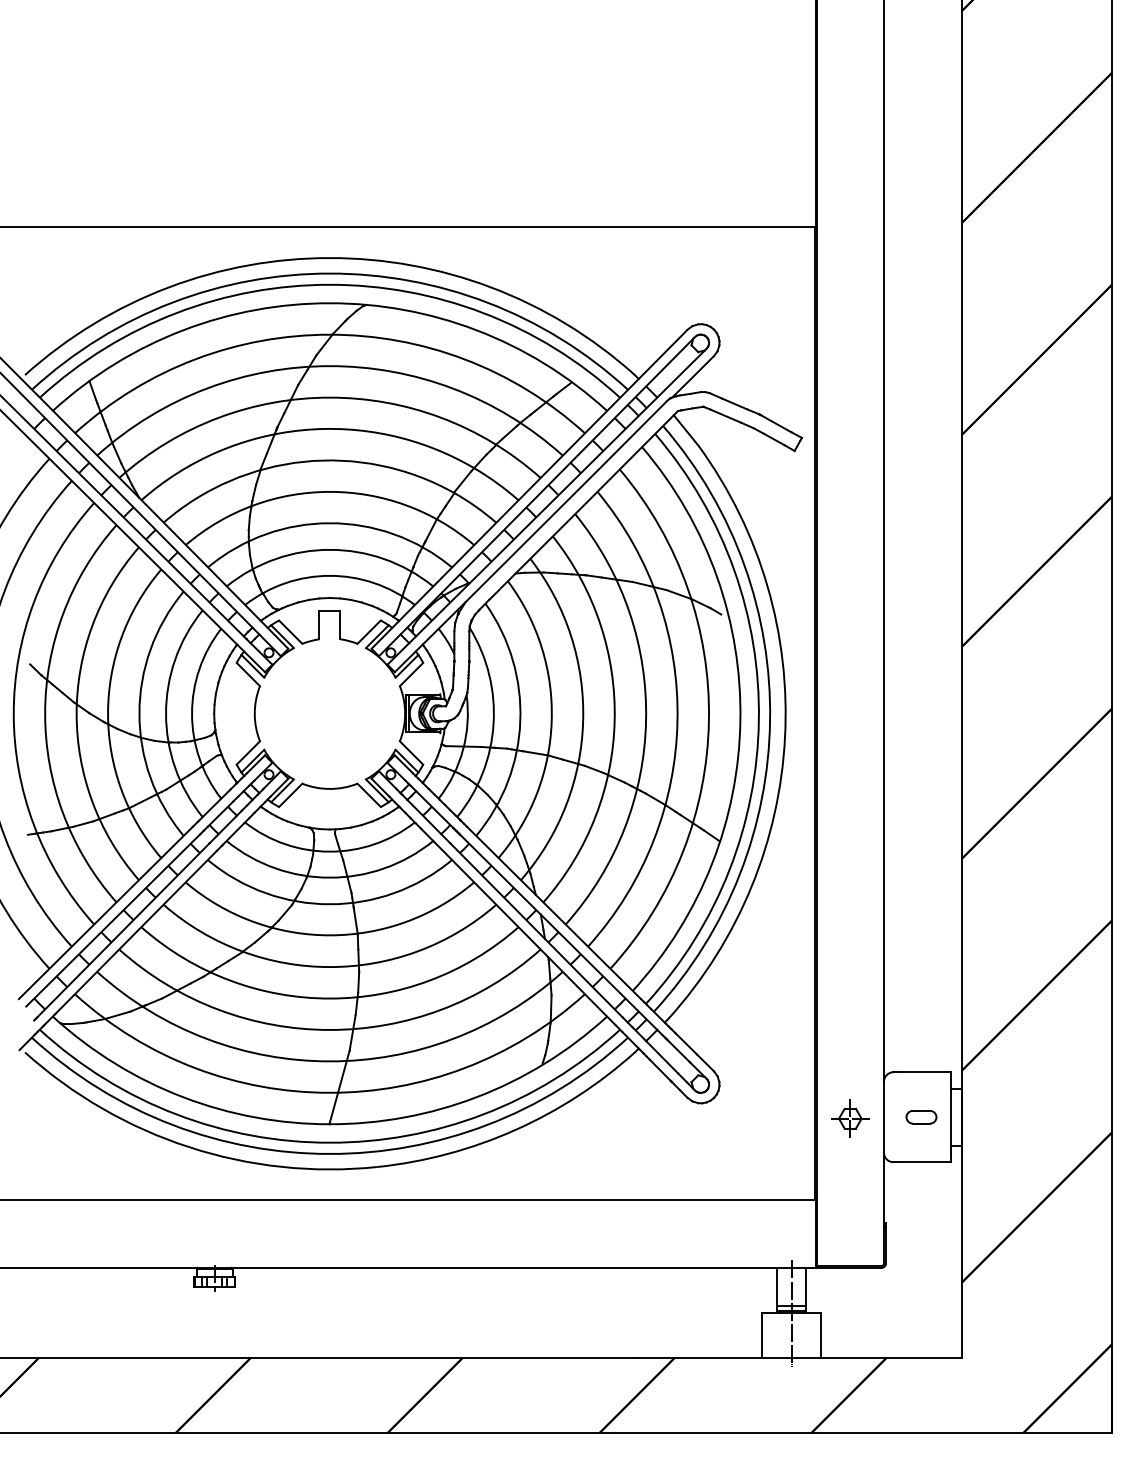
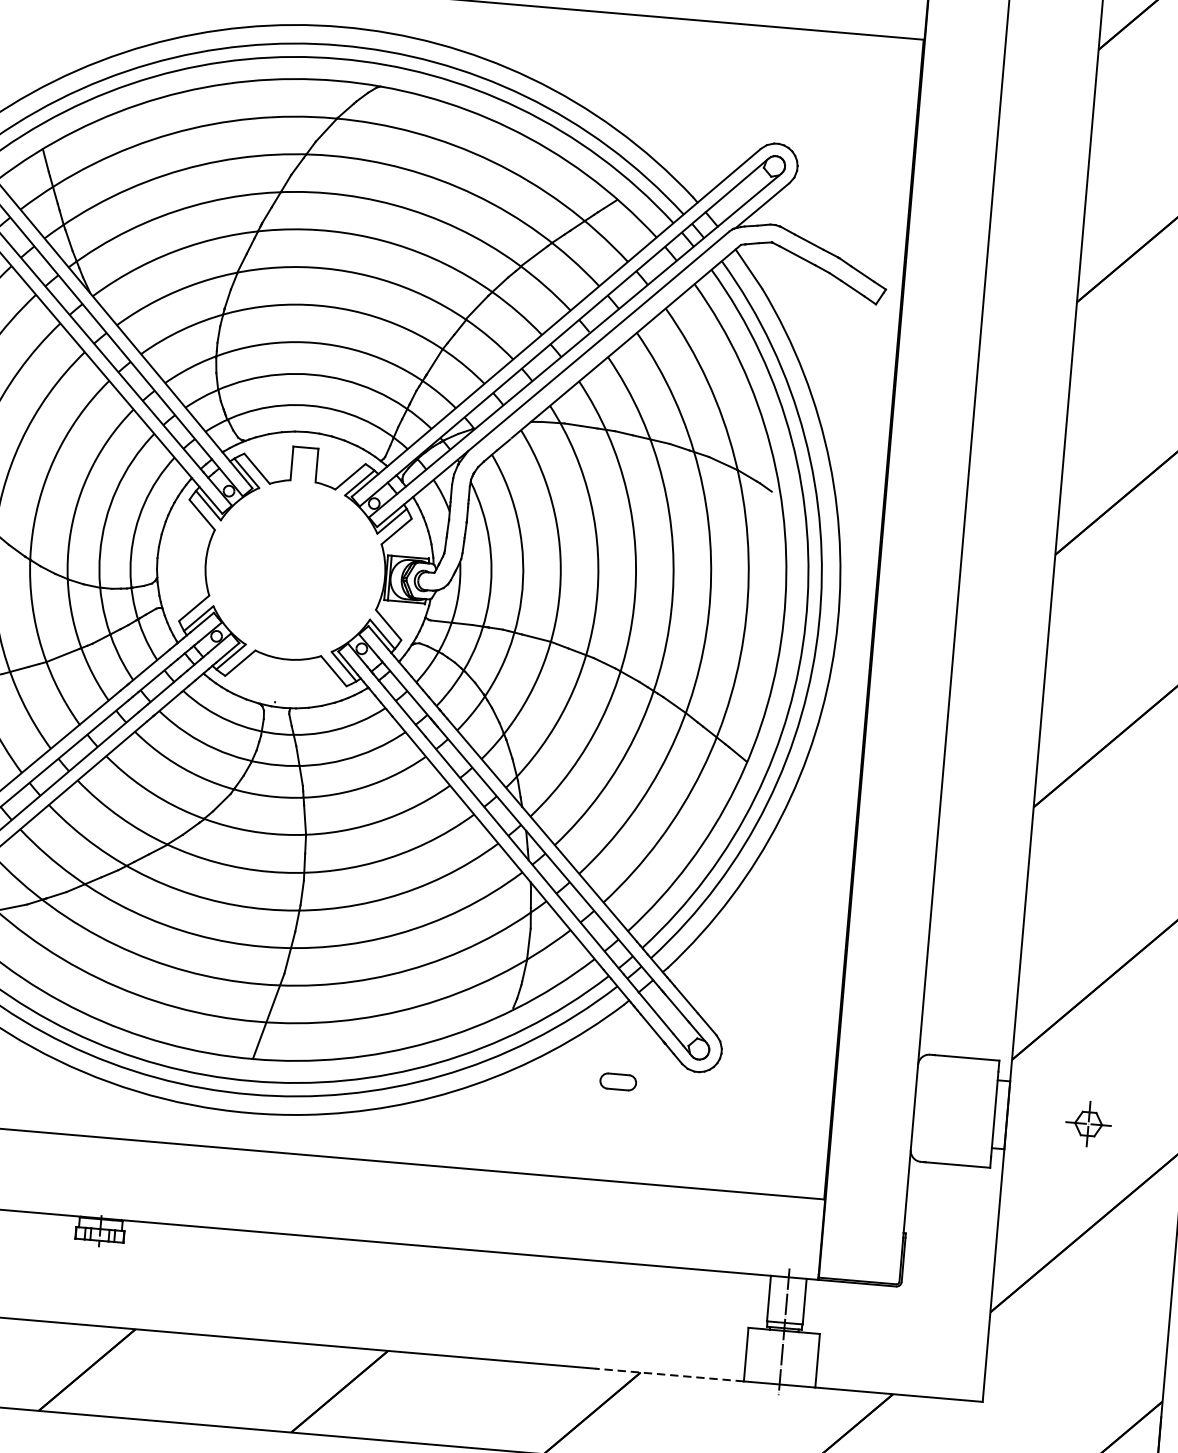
part: (921, 1117) -> (618, 1082), moved
part: (850, 1118) -> (1088, 1123), moved
line: (698, 1357) -> (668, 1374), solid -> dashed

